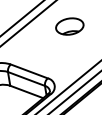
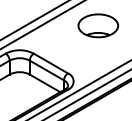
part: (69, 26) -> (97, 25), size x1.43

